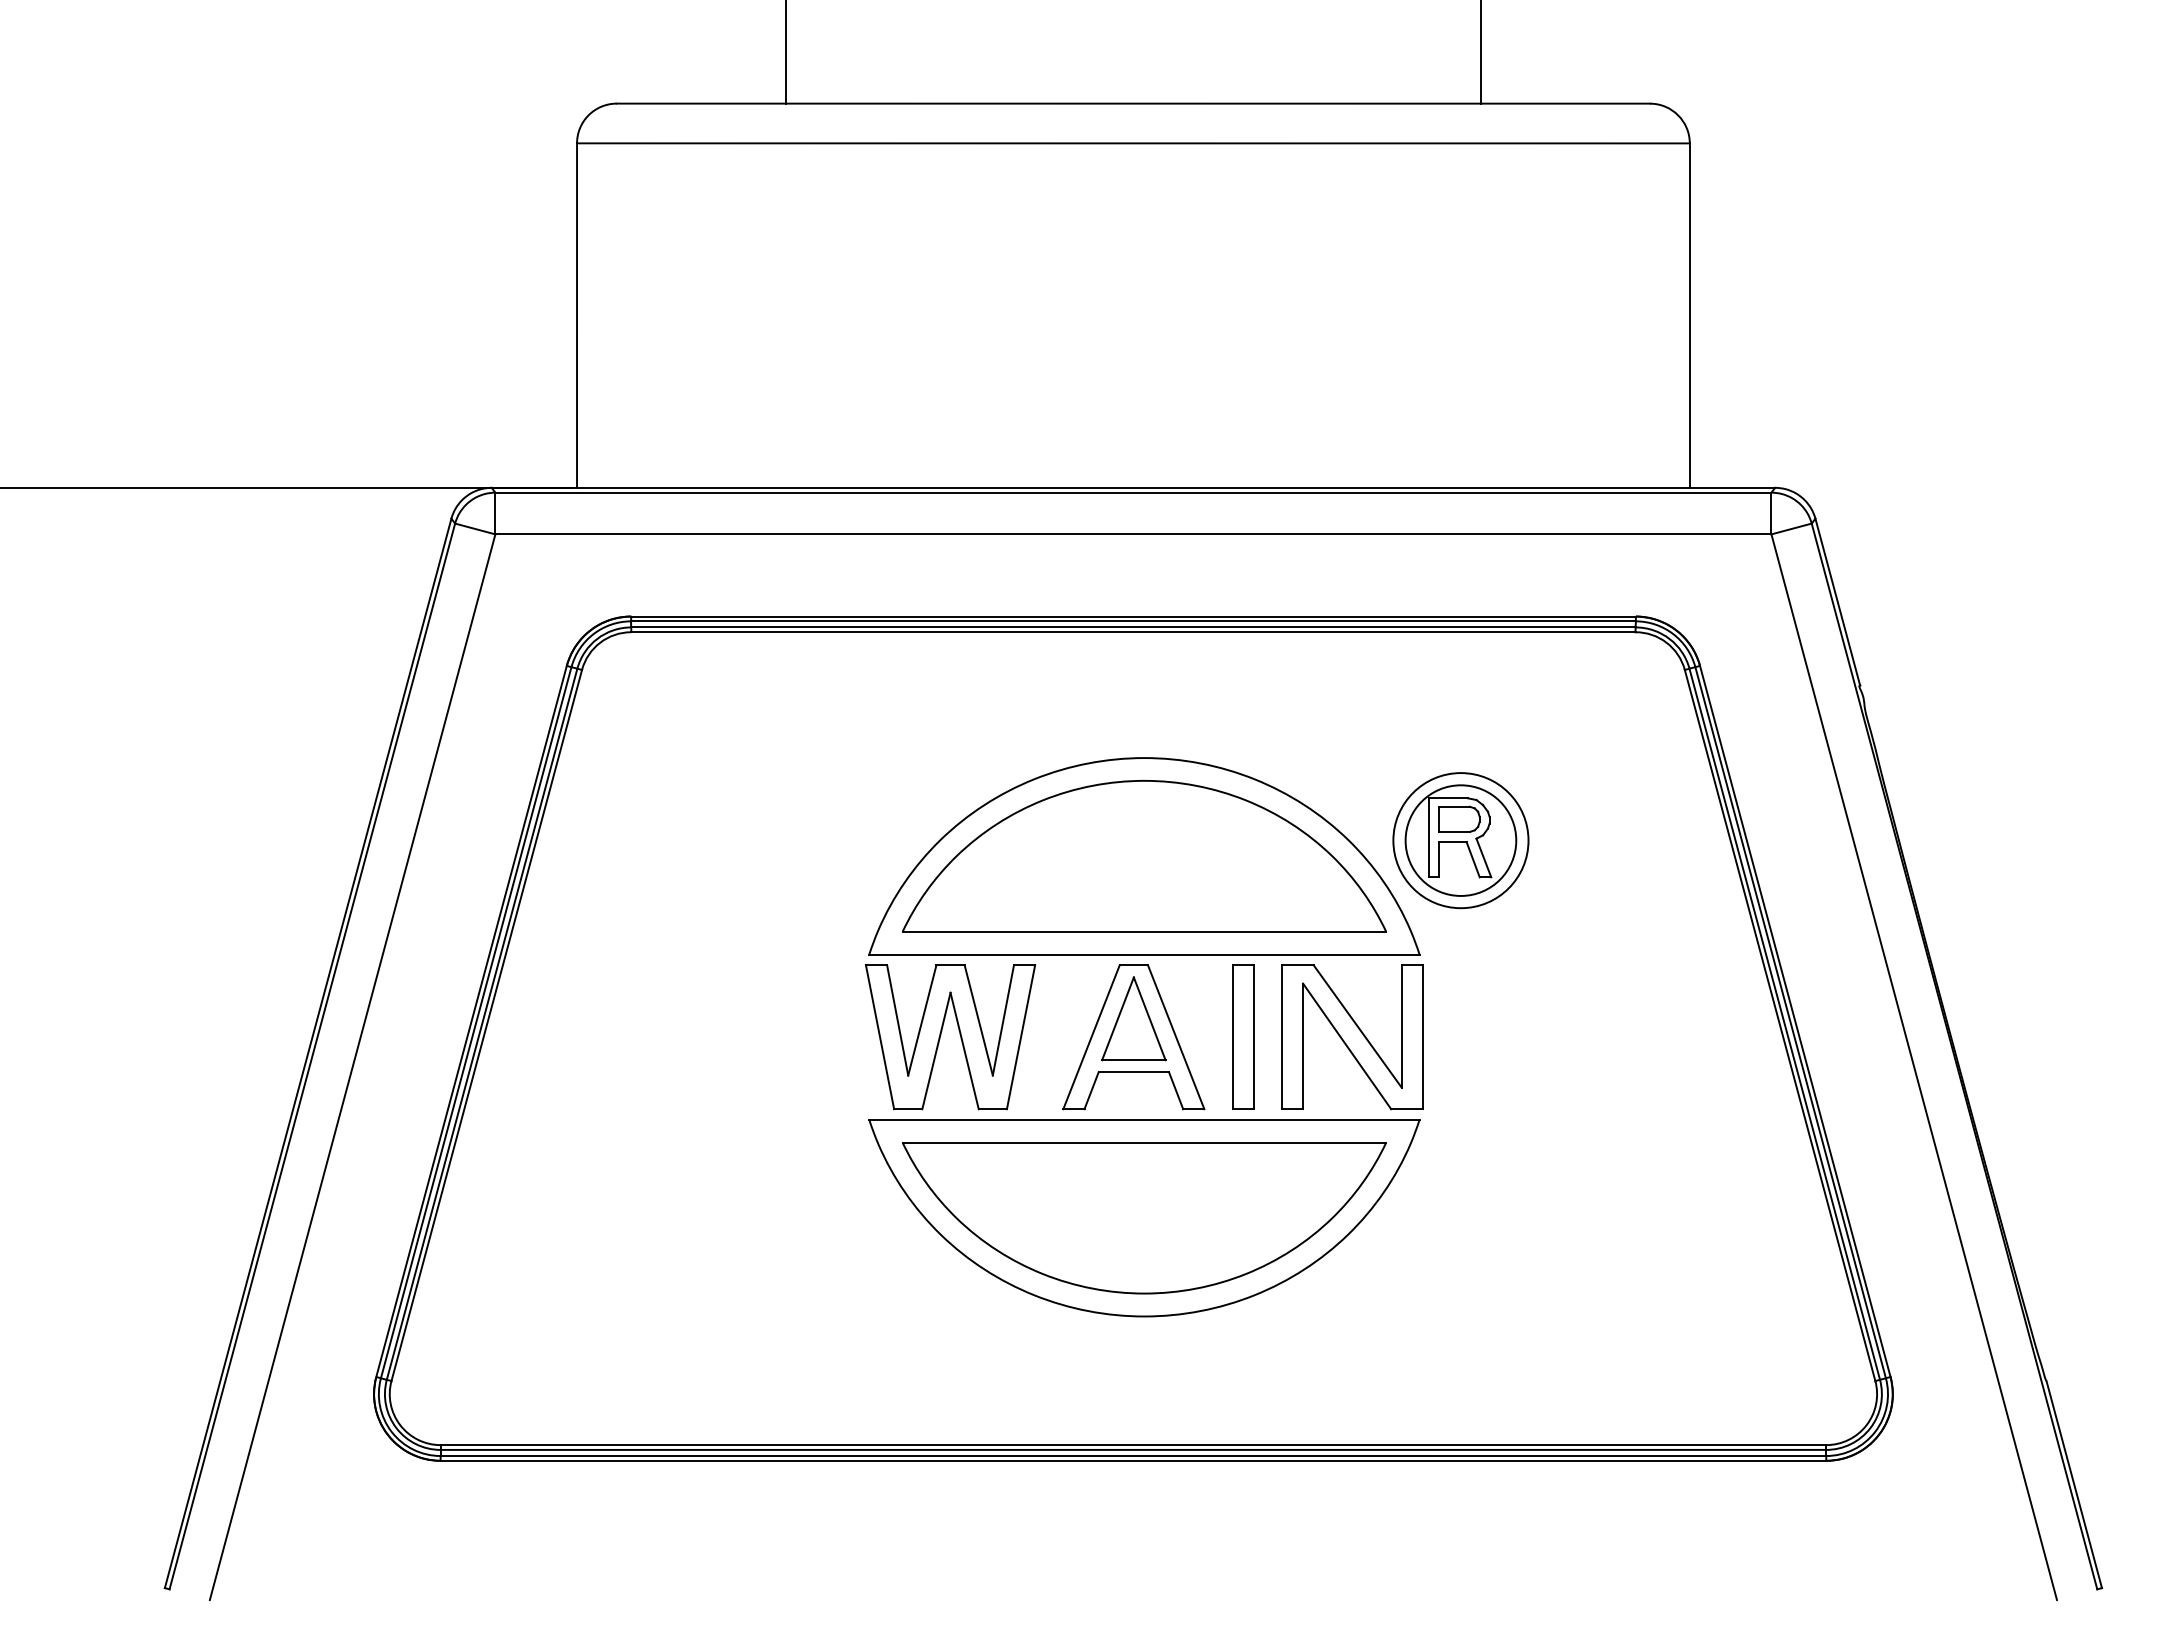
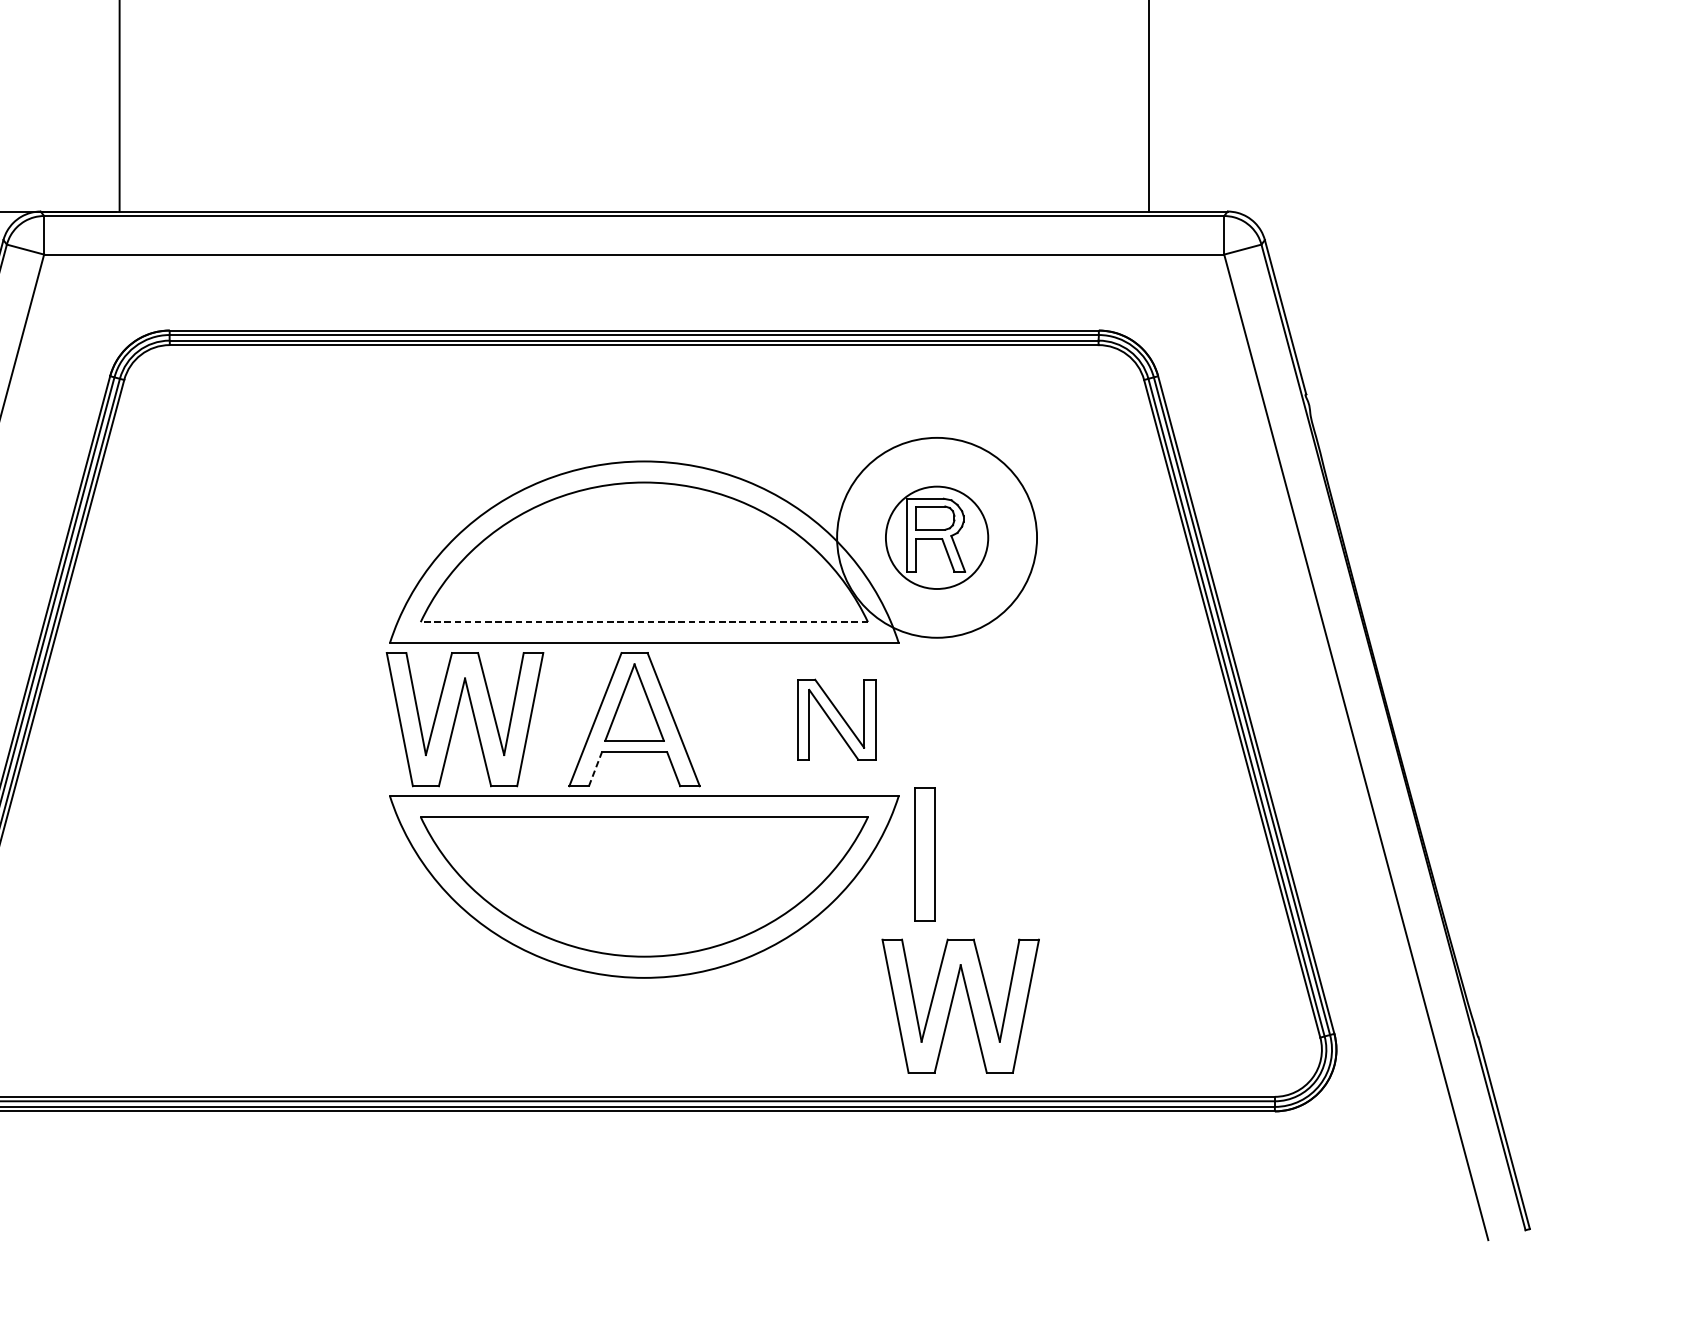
circle: (1460, 840) -> (936, 537), size x1.6
line: (1144, 931) -> (644, 621), solid -> dashed
part: (1243, 1036) -> (925, 853), moved
part: (1352, 1037) -> (836, 719), size x0.6
line: (1091, 1090) -> (595, 768), solid -> dashed
part: (1477, 1345) -> (952, 1004), added

